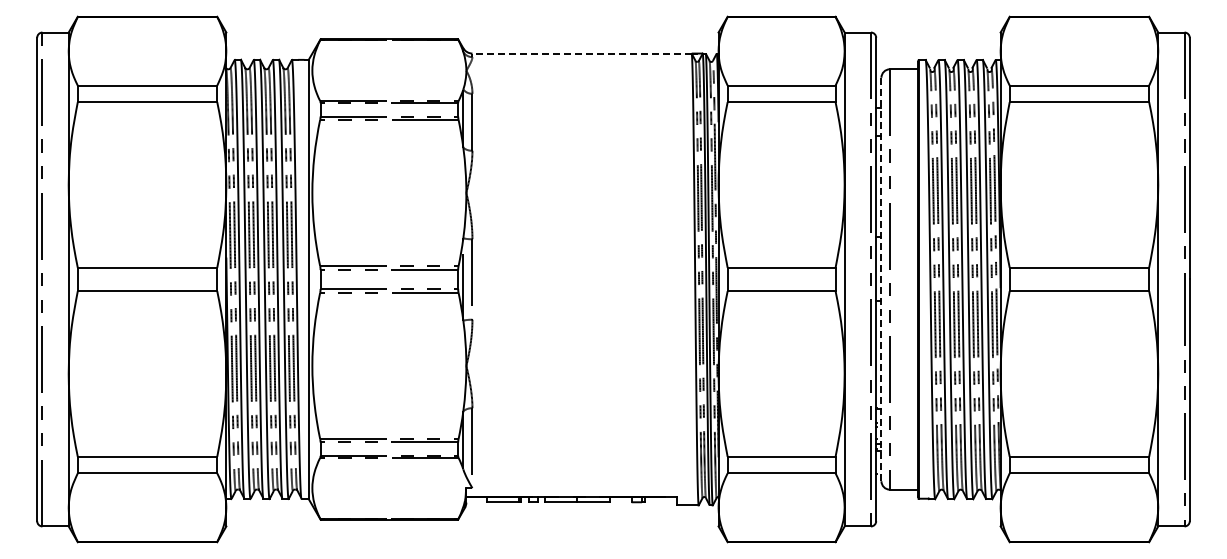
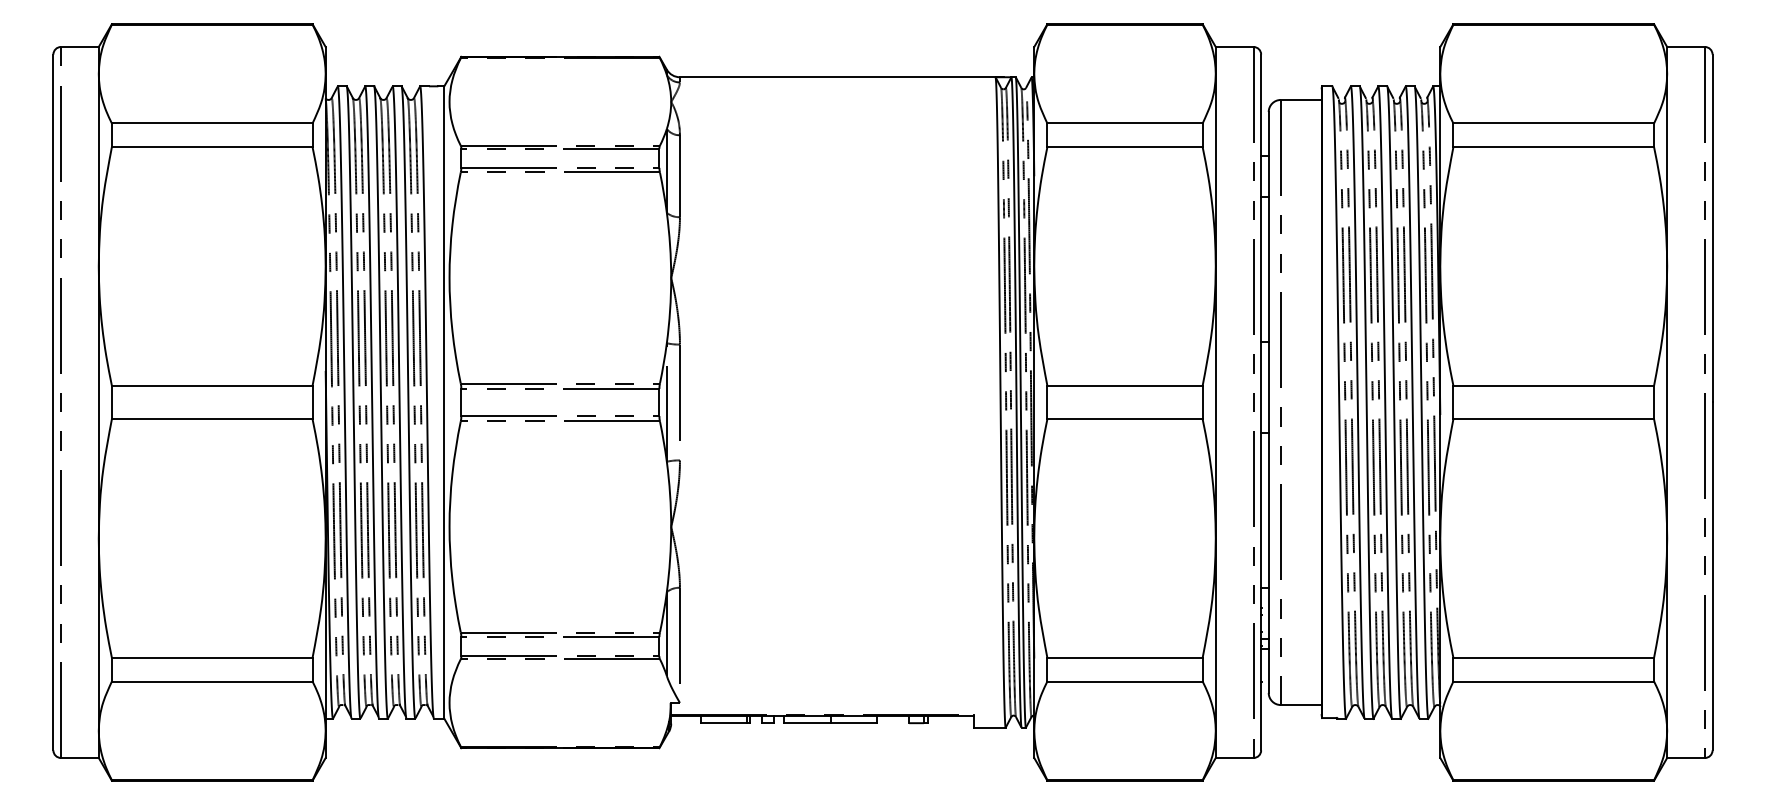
line: (582, 53) -> (838, 77), dashed -> solid
line: (881, 279) -> (1268, 402), dashed -> solid

